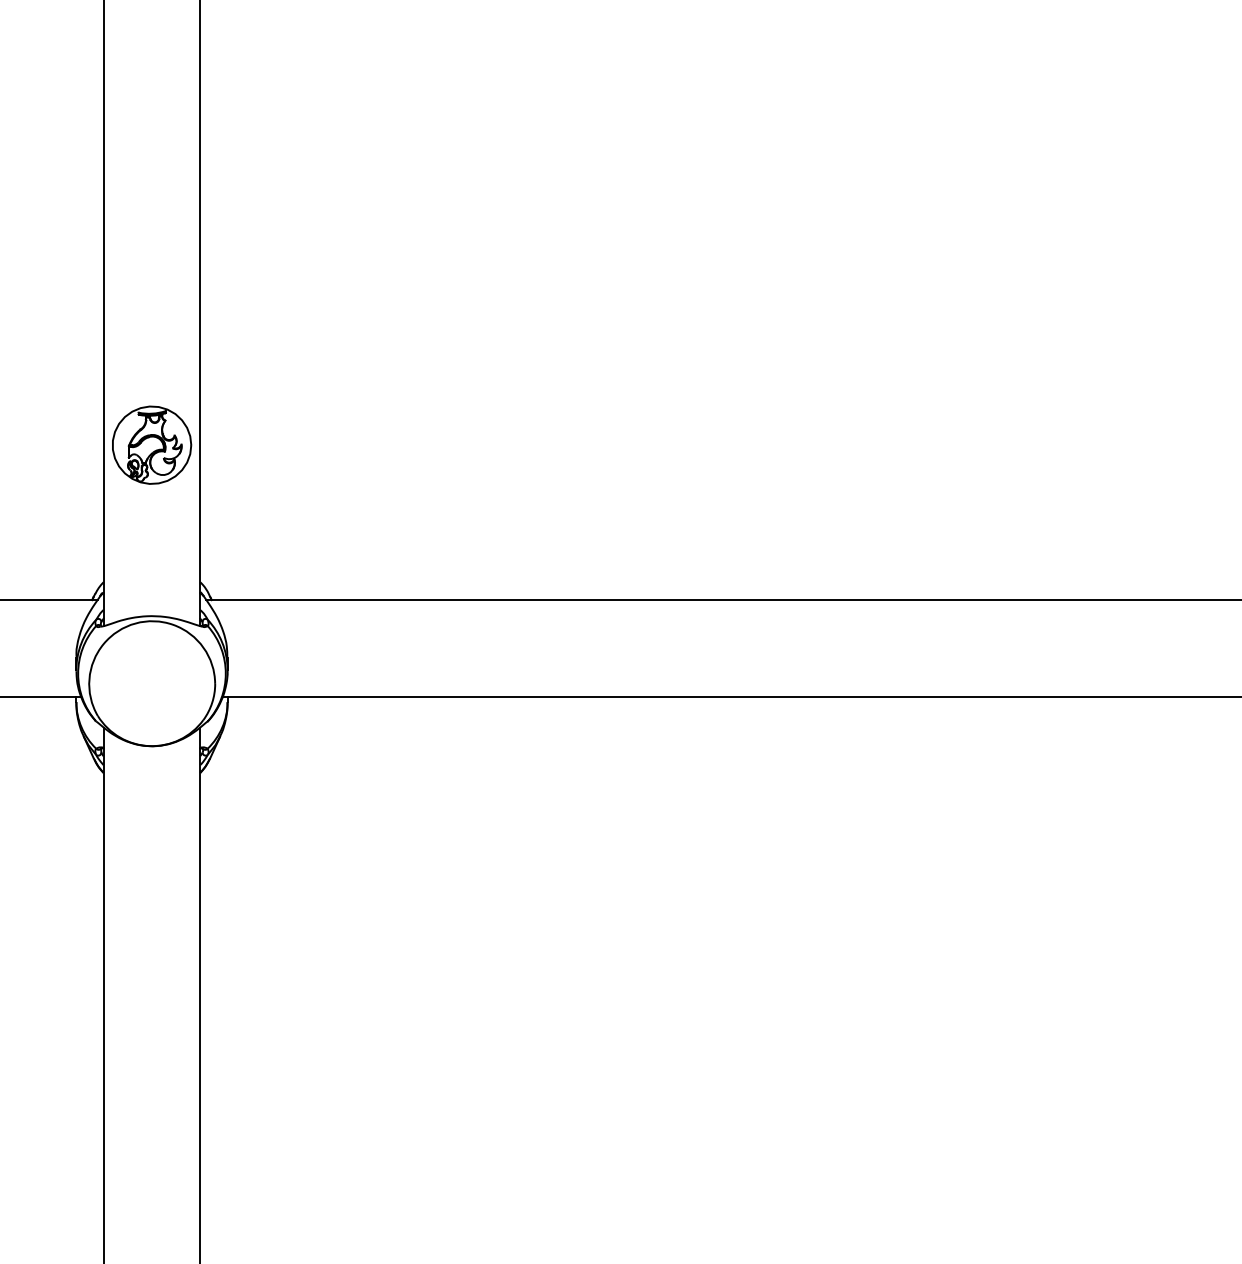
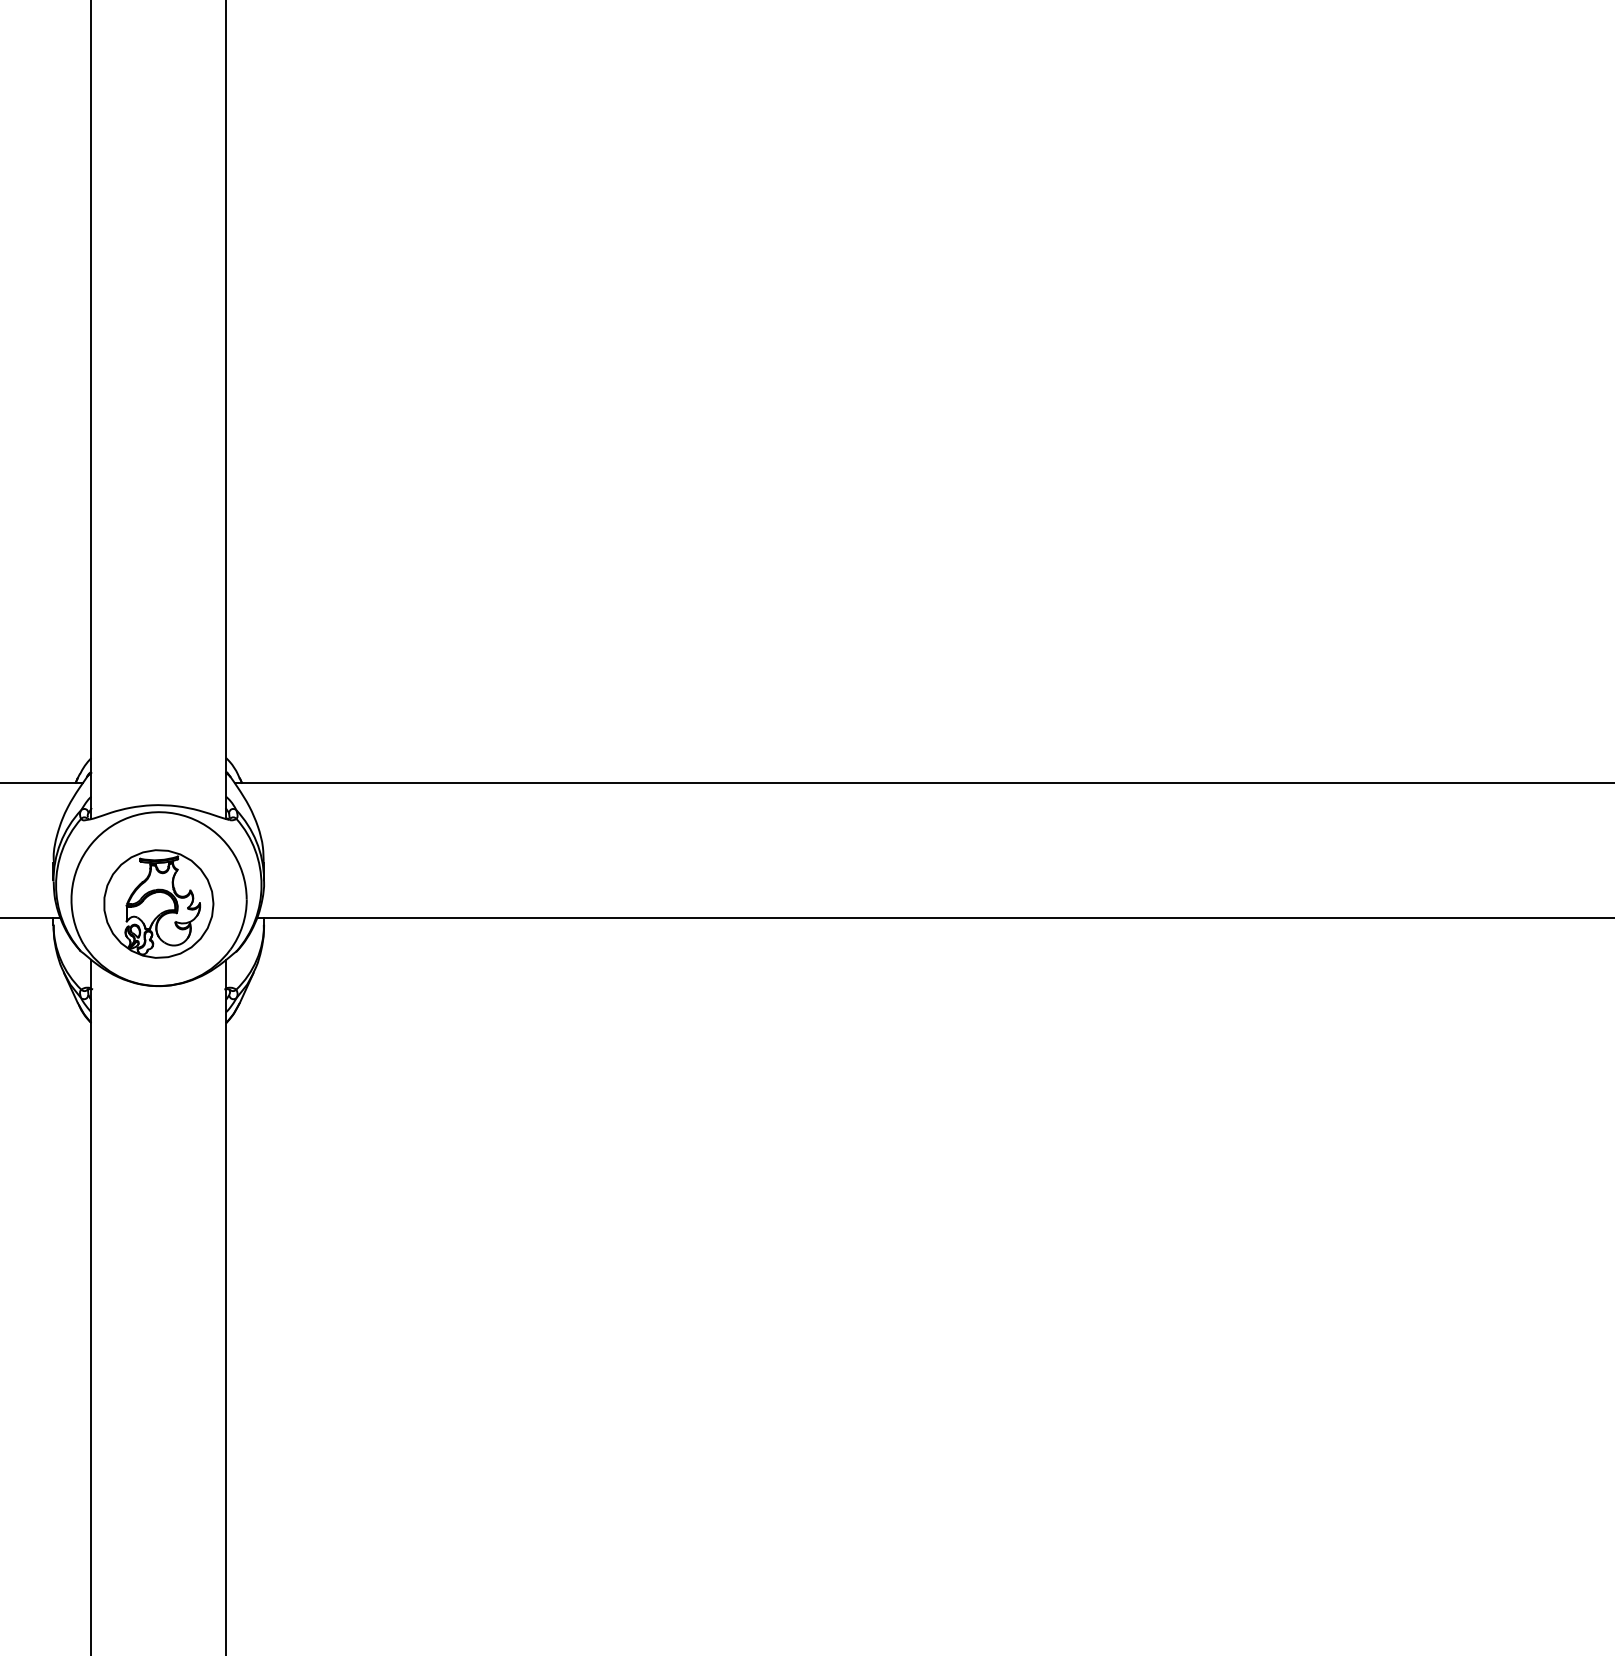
part: (152, 444) -> (159, 903), moved

